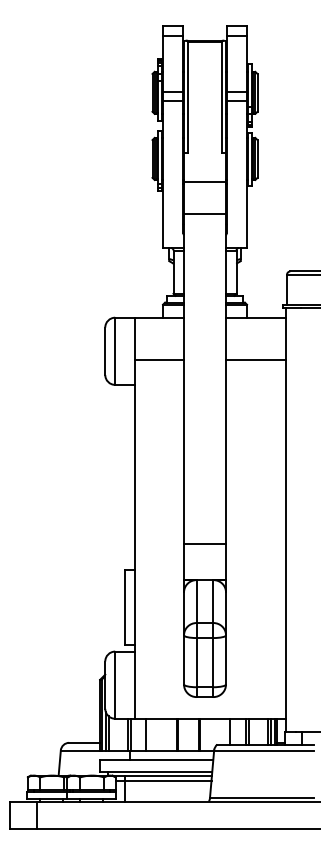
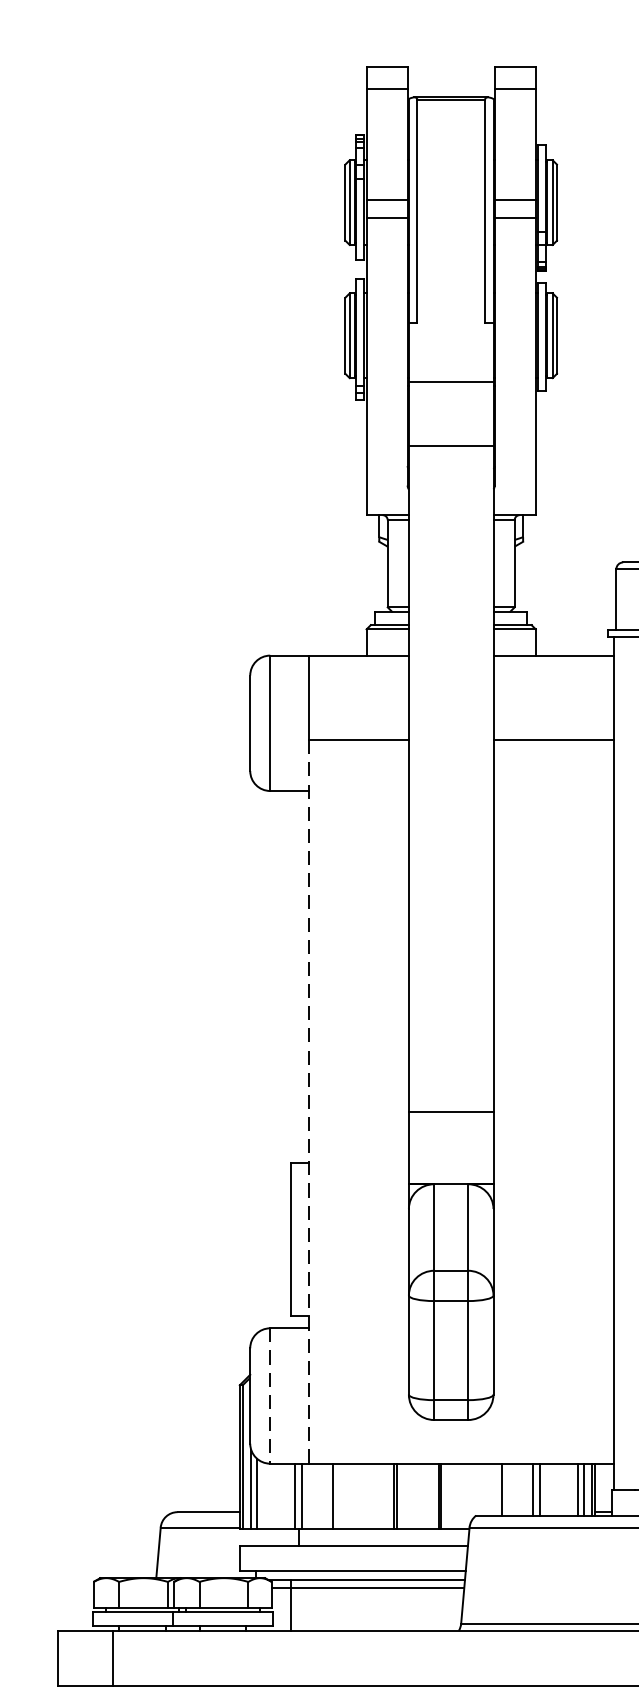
line: (134, 539) -> (309, 1102), solid -> dashed
line: (115, 685) -> (270, 1396), solid -> dashed

